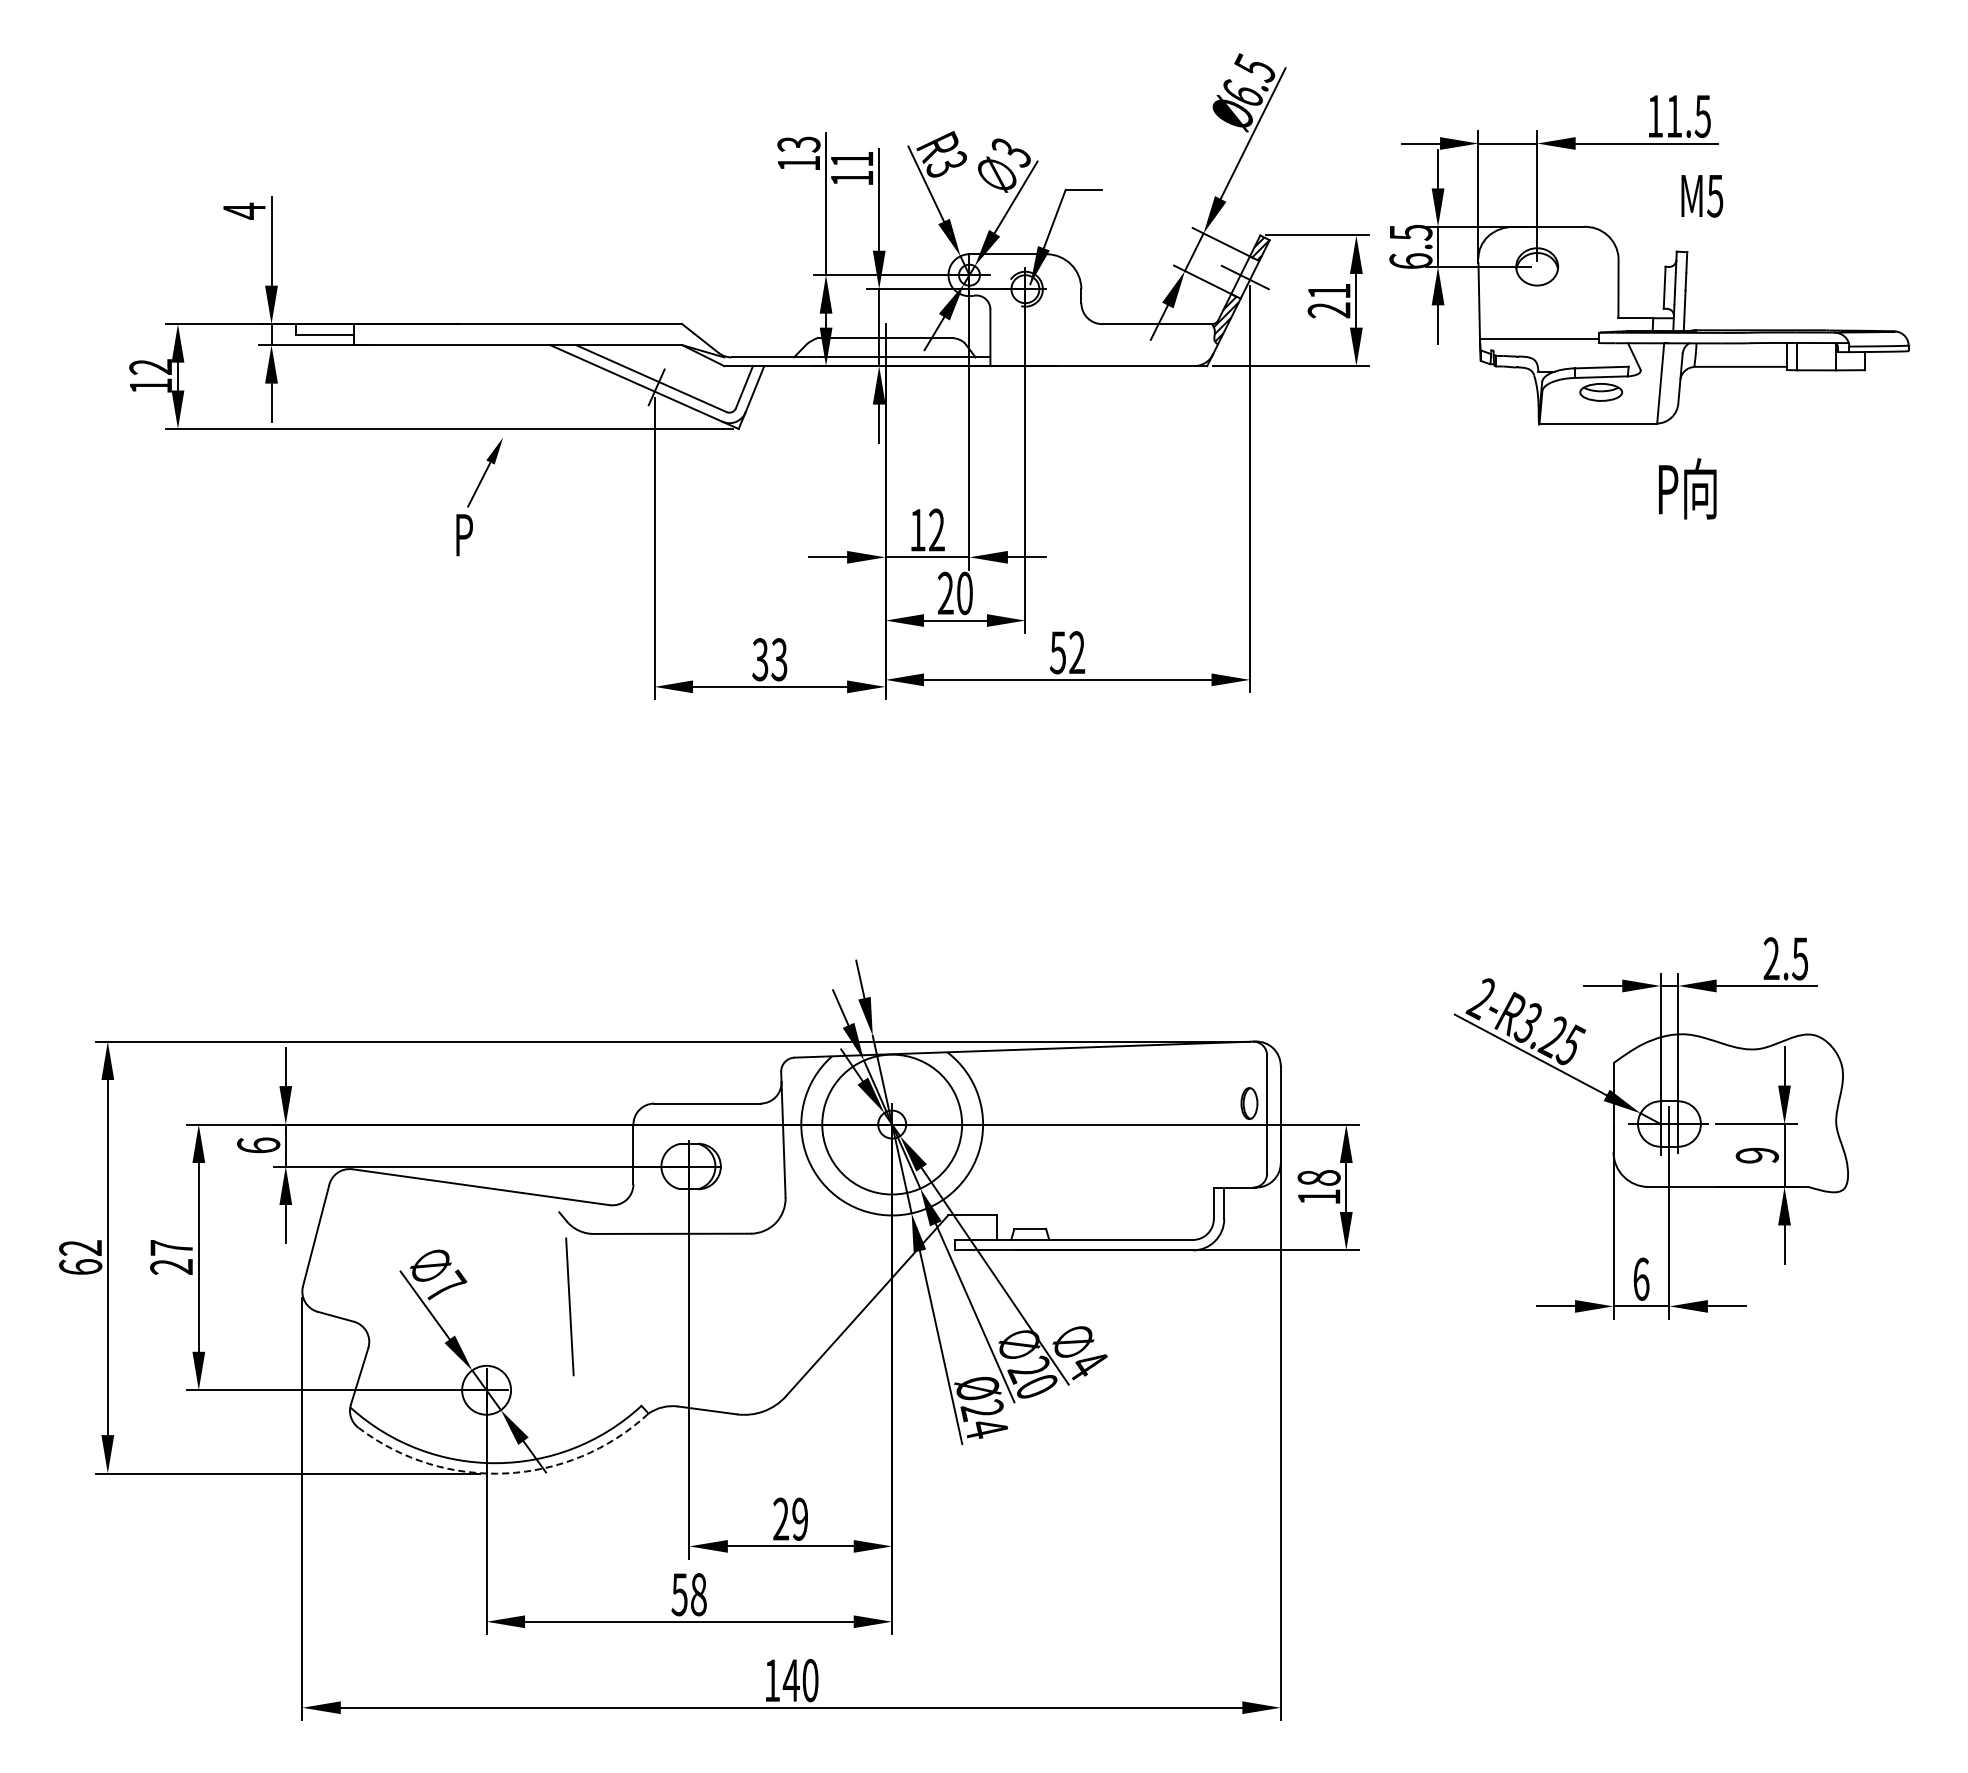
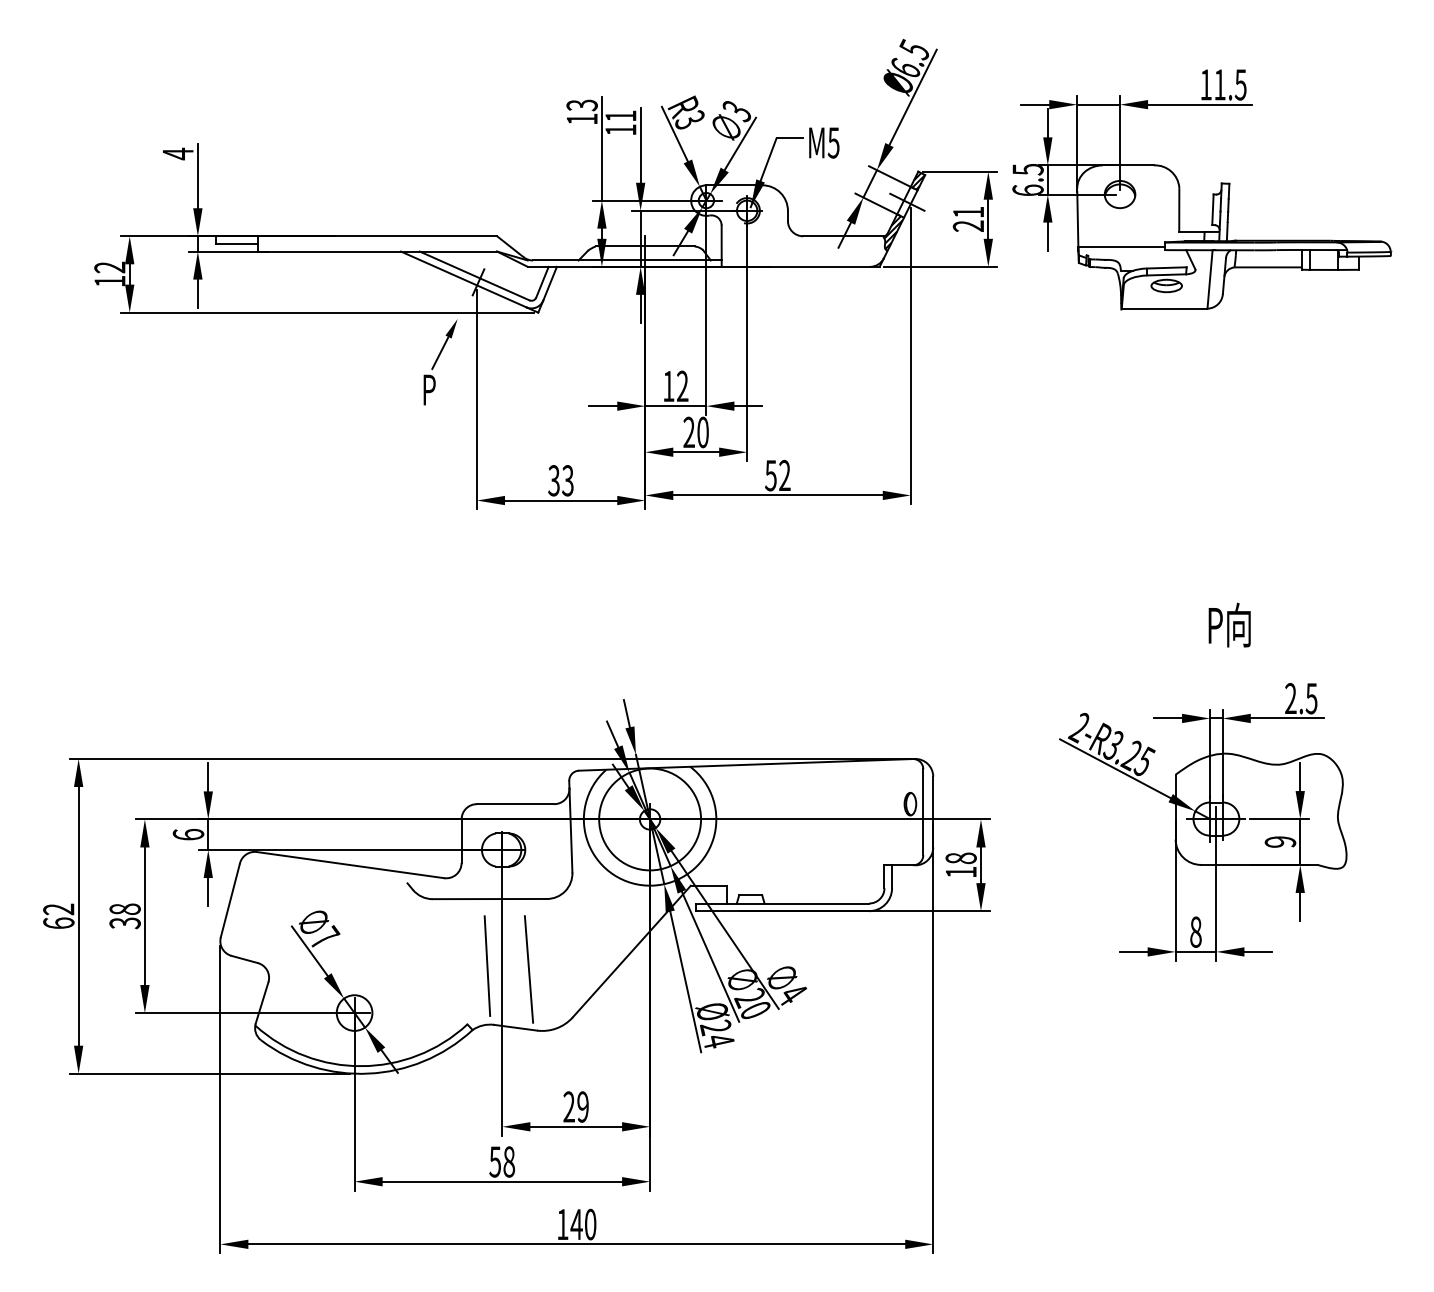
text: (1702, 196) -> (824, 143), moved
text: (1687, 488) -> (1229, 624), moved
part: (479, 497) -> (440, 362), moved
text: (171, 1257) -> (125, 916), 27 -> 38
text: (1641, 1278) -> (1196, 931), 6 -> 8
line: (569, 1306) -> (487, 965), moved
line: (725, 1330) -> (528, 969), added
arc: (506, 1473) -> (369, 1073), dashed -> solid

